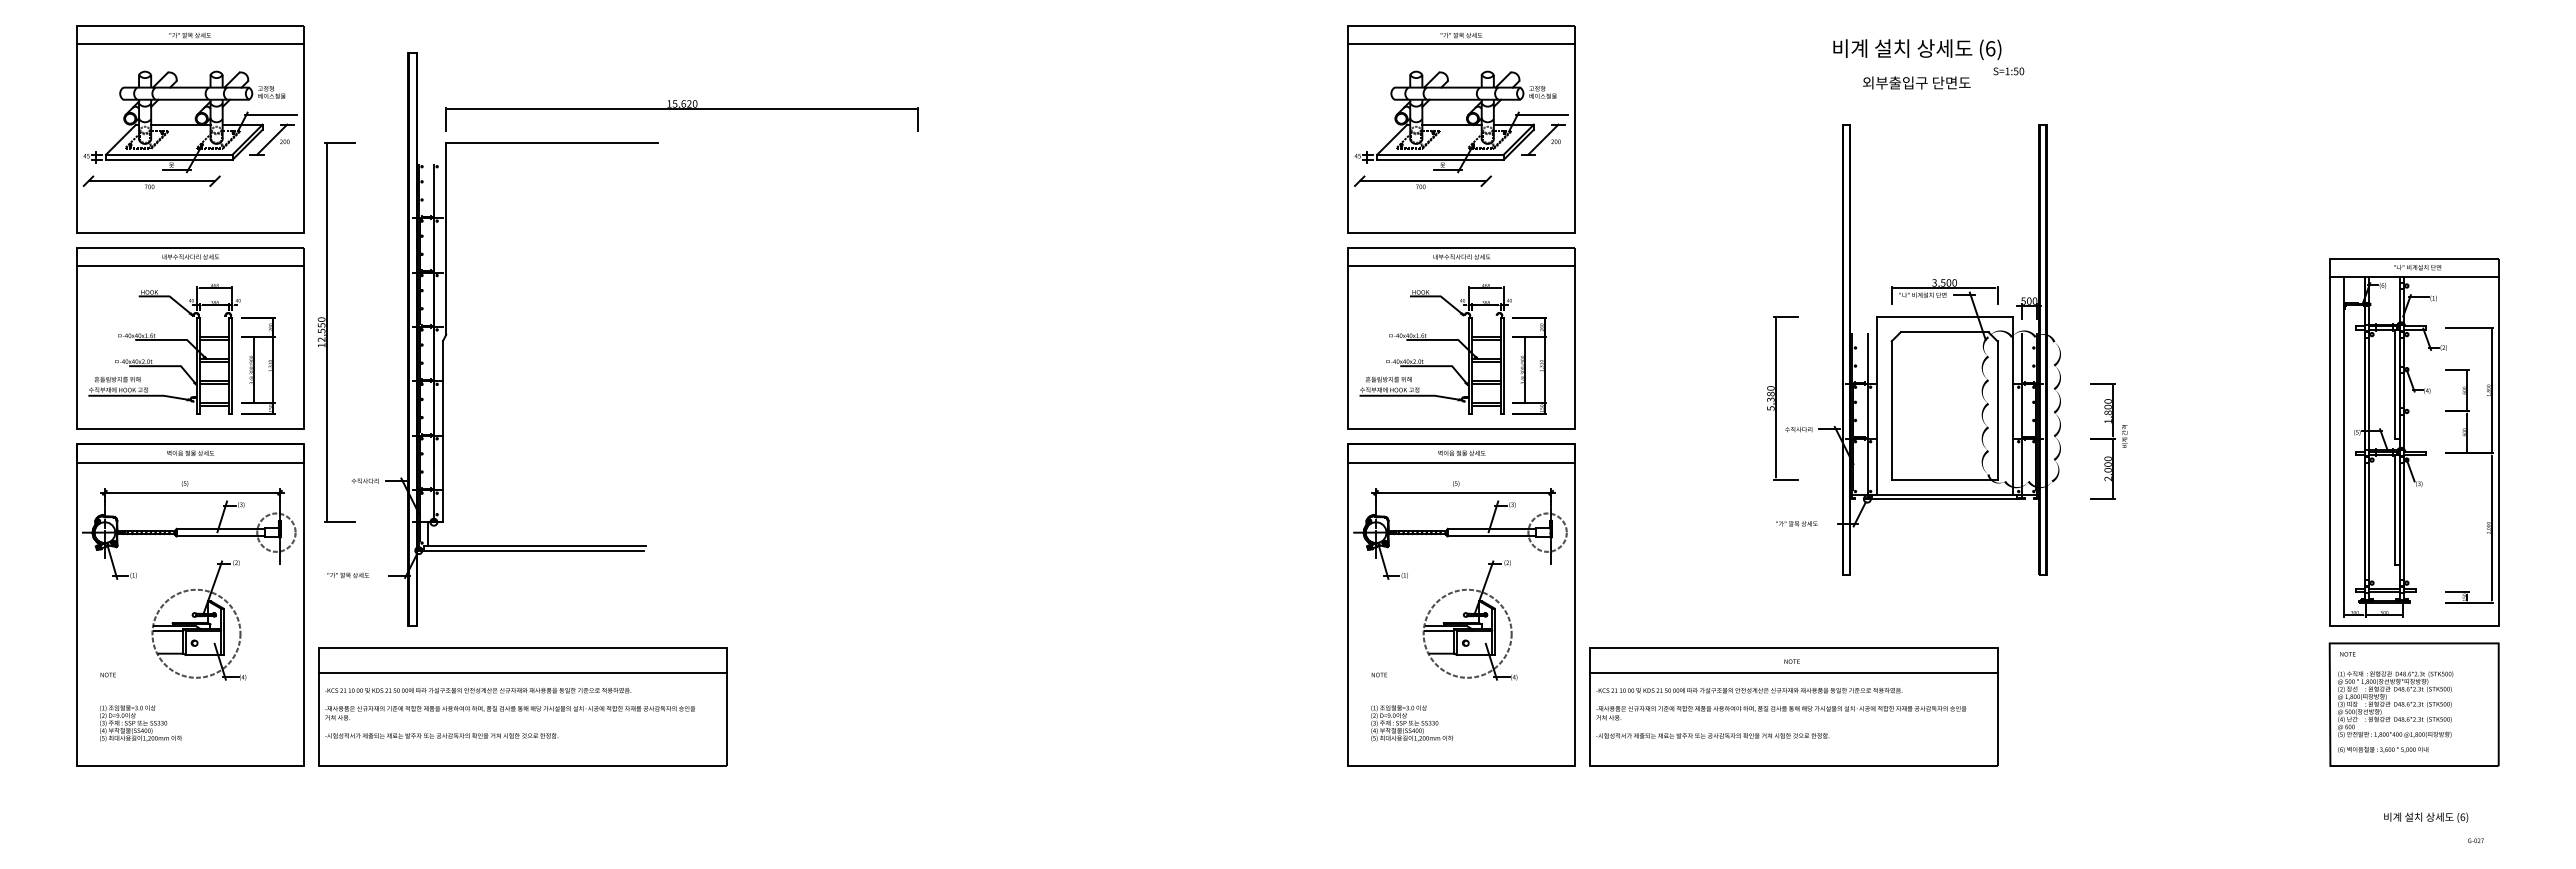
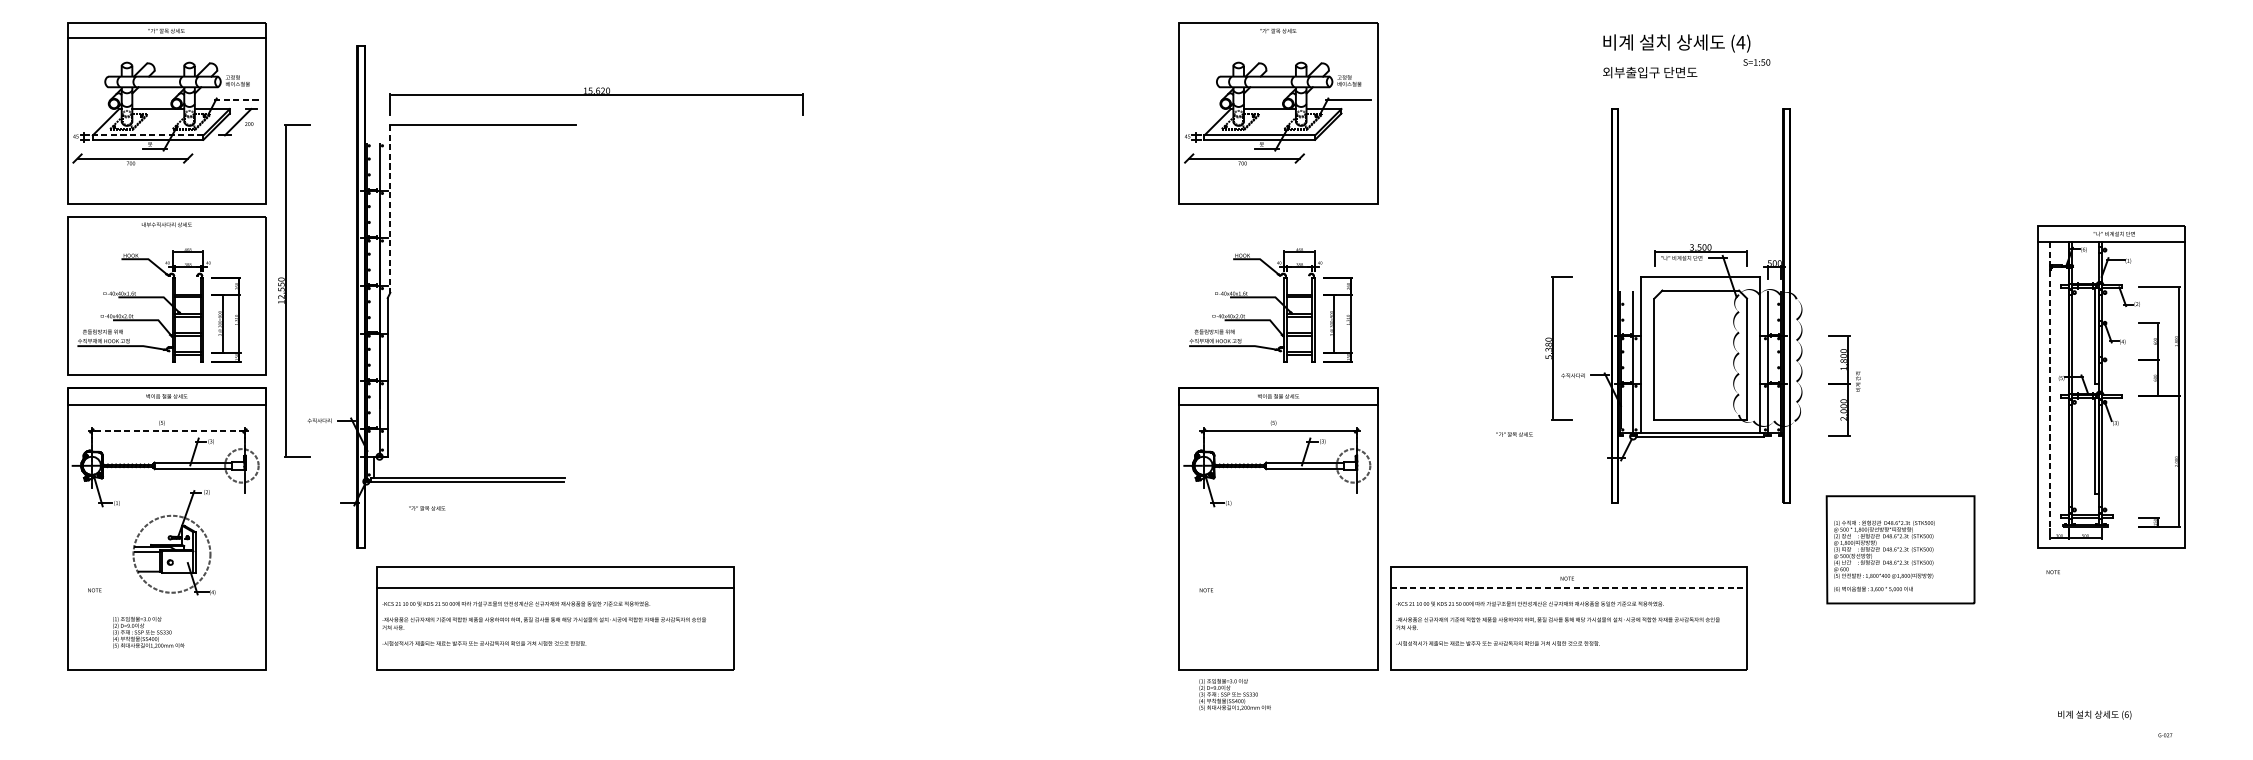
line: (1461, 43) -> (1278, 38), removed
text: (1990, 48) -> (1740, 42), (6) -> (4)
text: (1916, 82) -> (1649, 72), moved
line: (270, 114) -> (236, 100), solid -> dashed
part: (1543, 139) -> (1349, 122), removed
line: (168, 154) -> (147, 135), solid -> dashed
line: (446, 238) -> (390, 208), solid -> dashed
line: (190, 266) -> (166, 233), removed
part: (1461, 338) -> (1278, 296), removed
line: (2344, 439) -> (2050, 384), solid -> dashed
line: (193, 492) -> (169, 430), solid -> dashed
text: (1796, 523) -> (1514, 434), moved
text: (348, 575) -> (427, 508), moved
part: (1469, 620) -> (1285, 542), removed
line: (1794, 672) -> (1569, 588), solid -> dashed
part: (2413, 704) -> (1899, 549), moved
part: (522, 706) -> (555, 617), moved
text: (140, 723) -> (148, 632), moved
text: (1411, 723) -> (1234, 694), moved
text: (2426, 817) -> (2095, 714), moved

